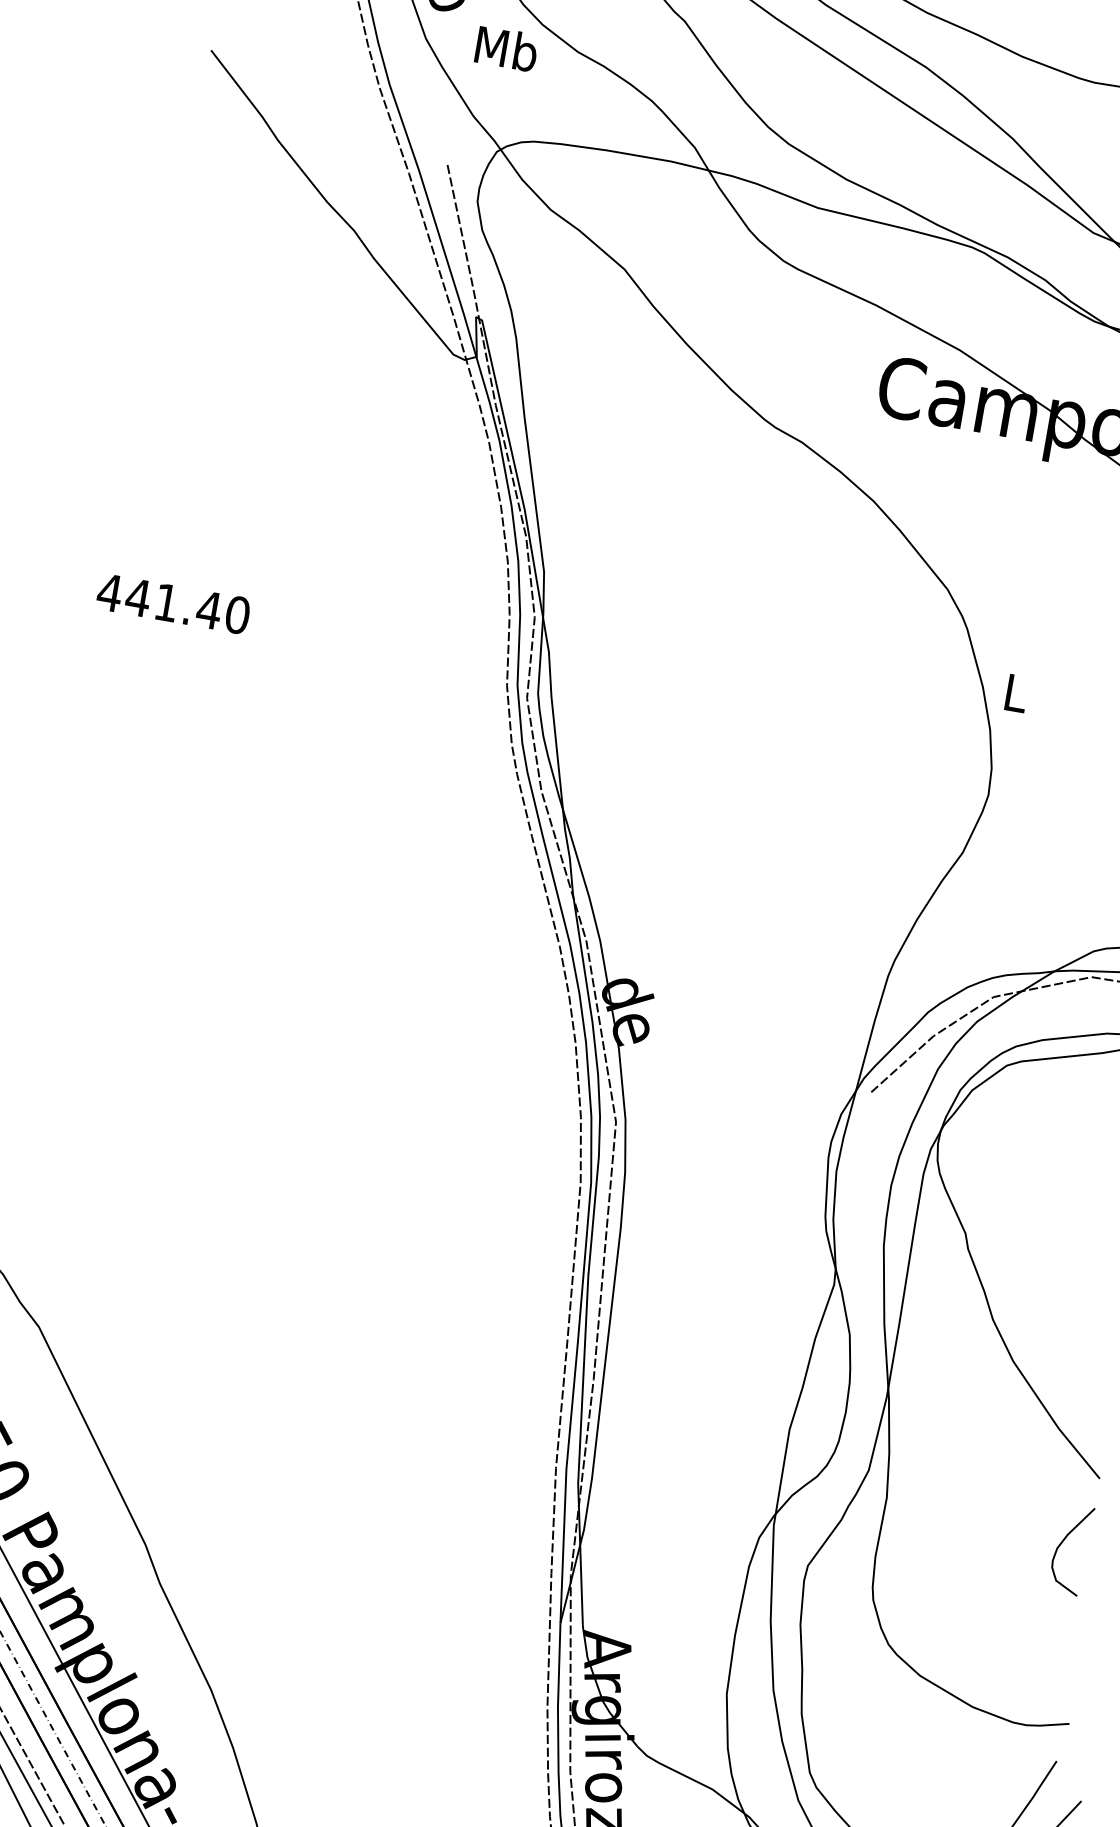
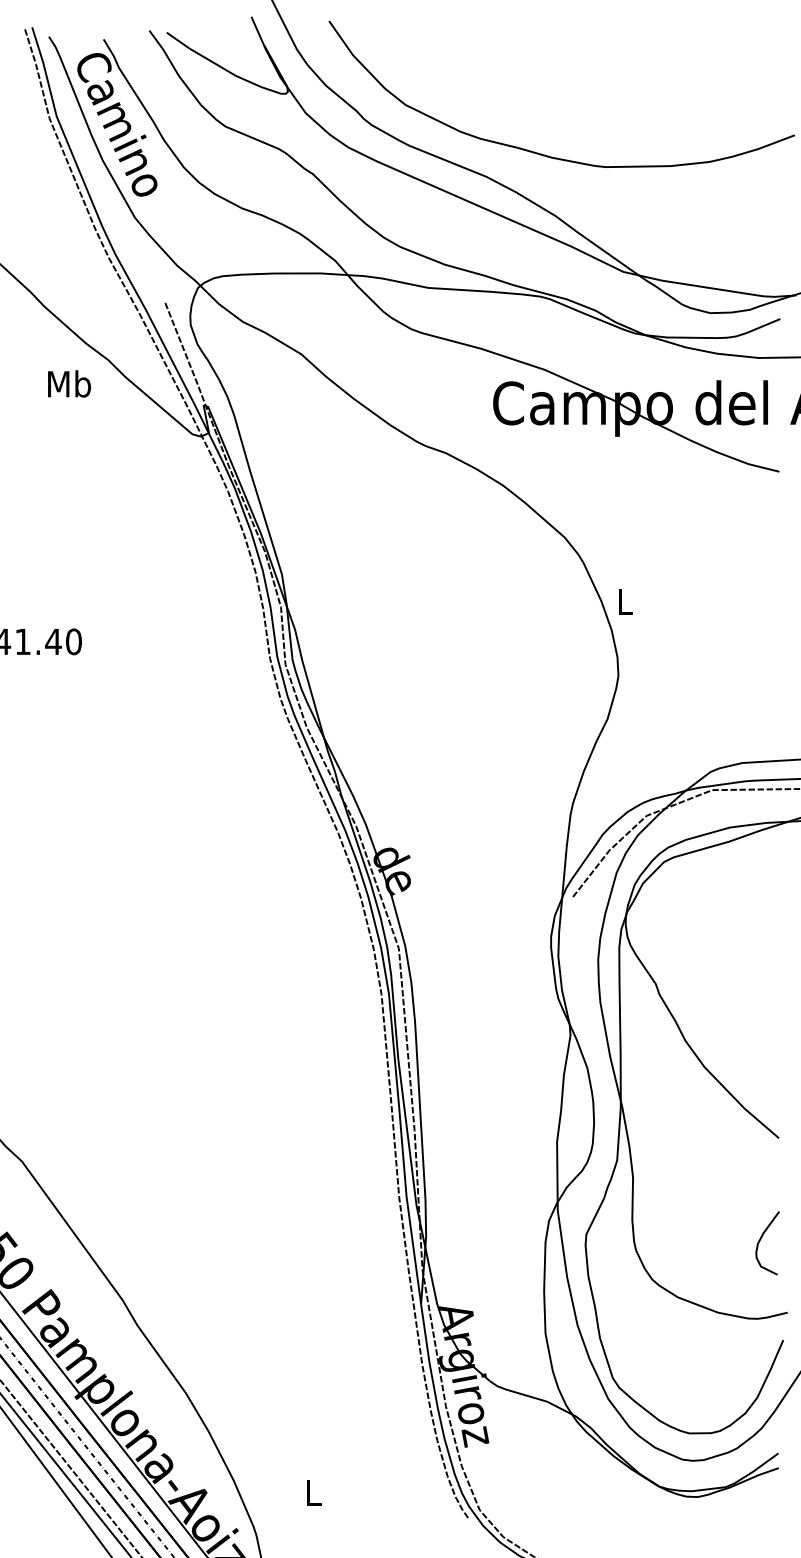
text: (506, 48) -> (69, 383), moved
curve: (1063, 1543) -> (761, 1239), moved

